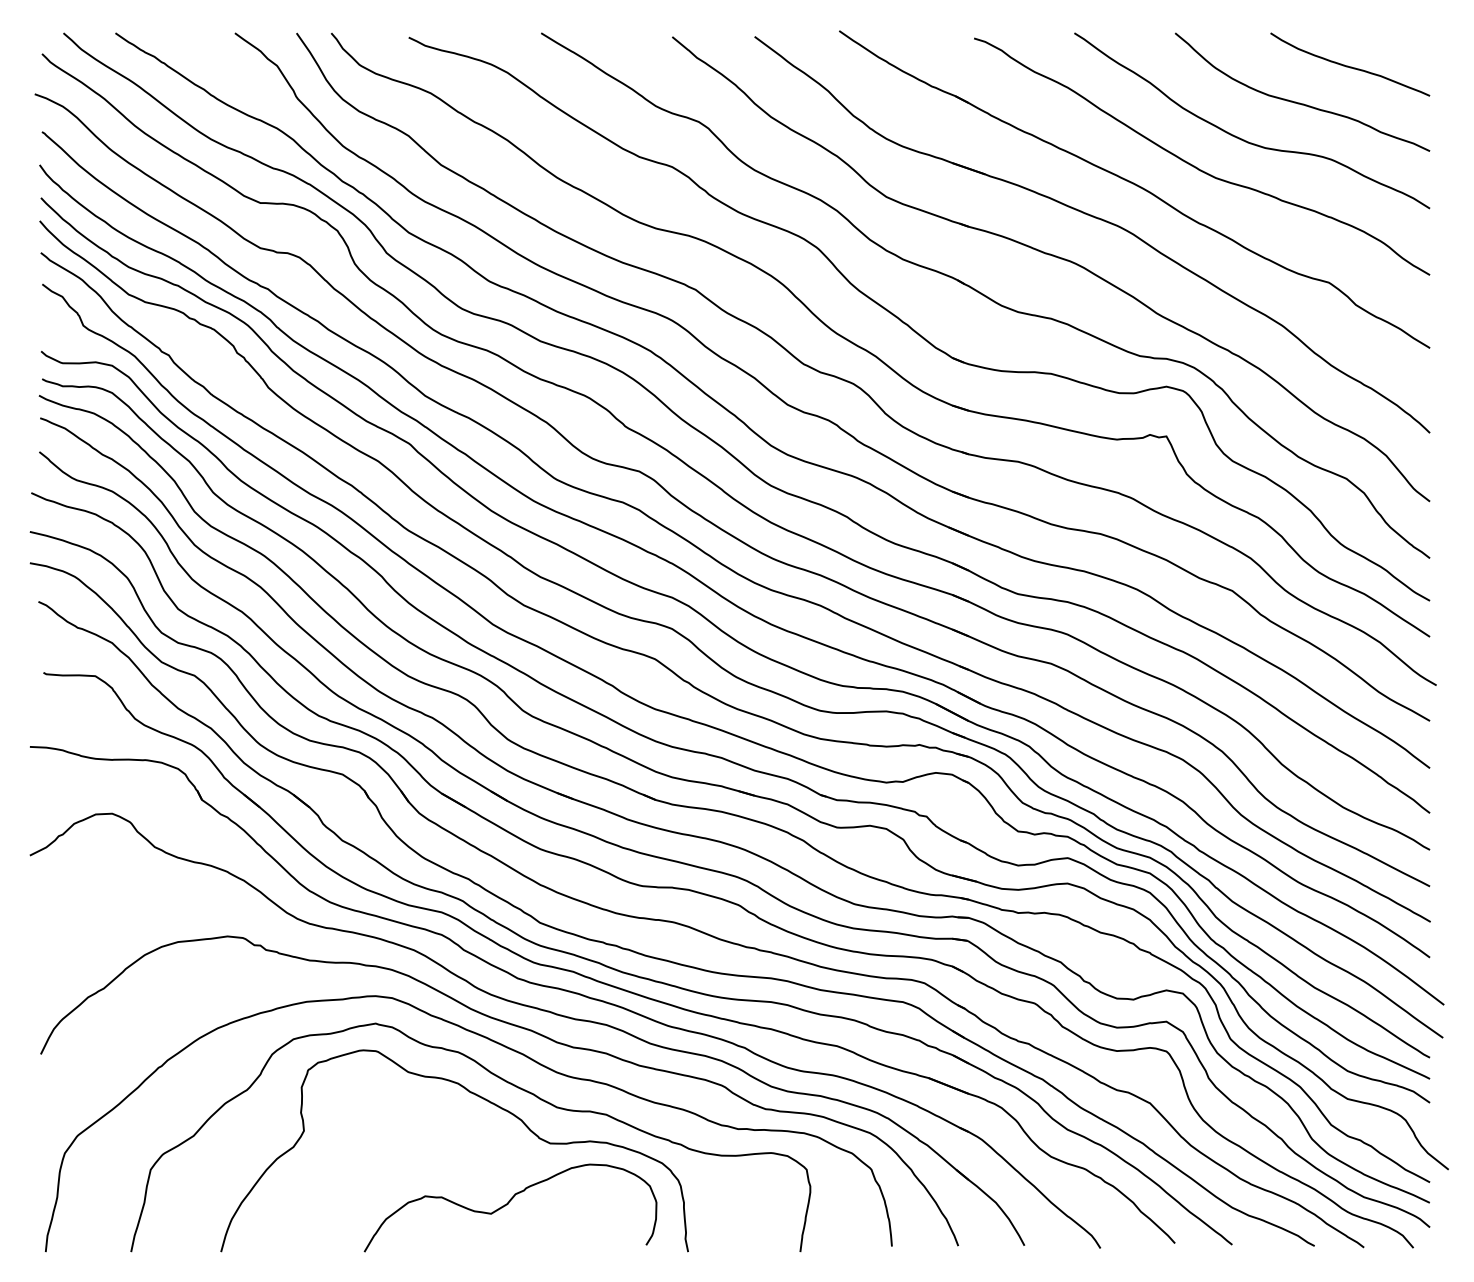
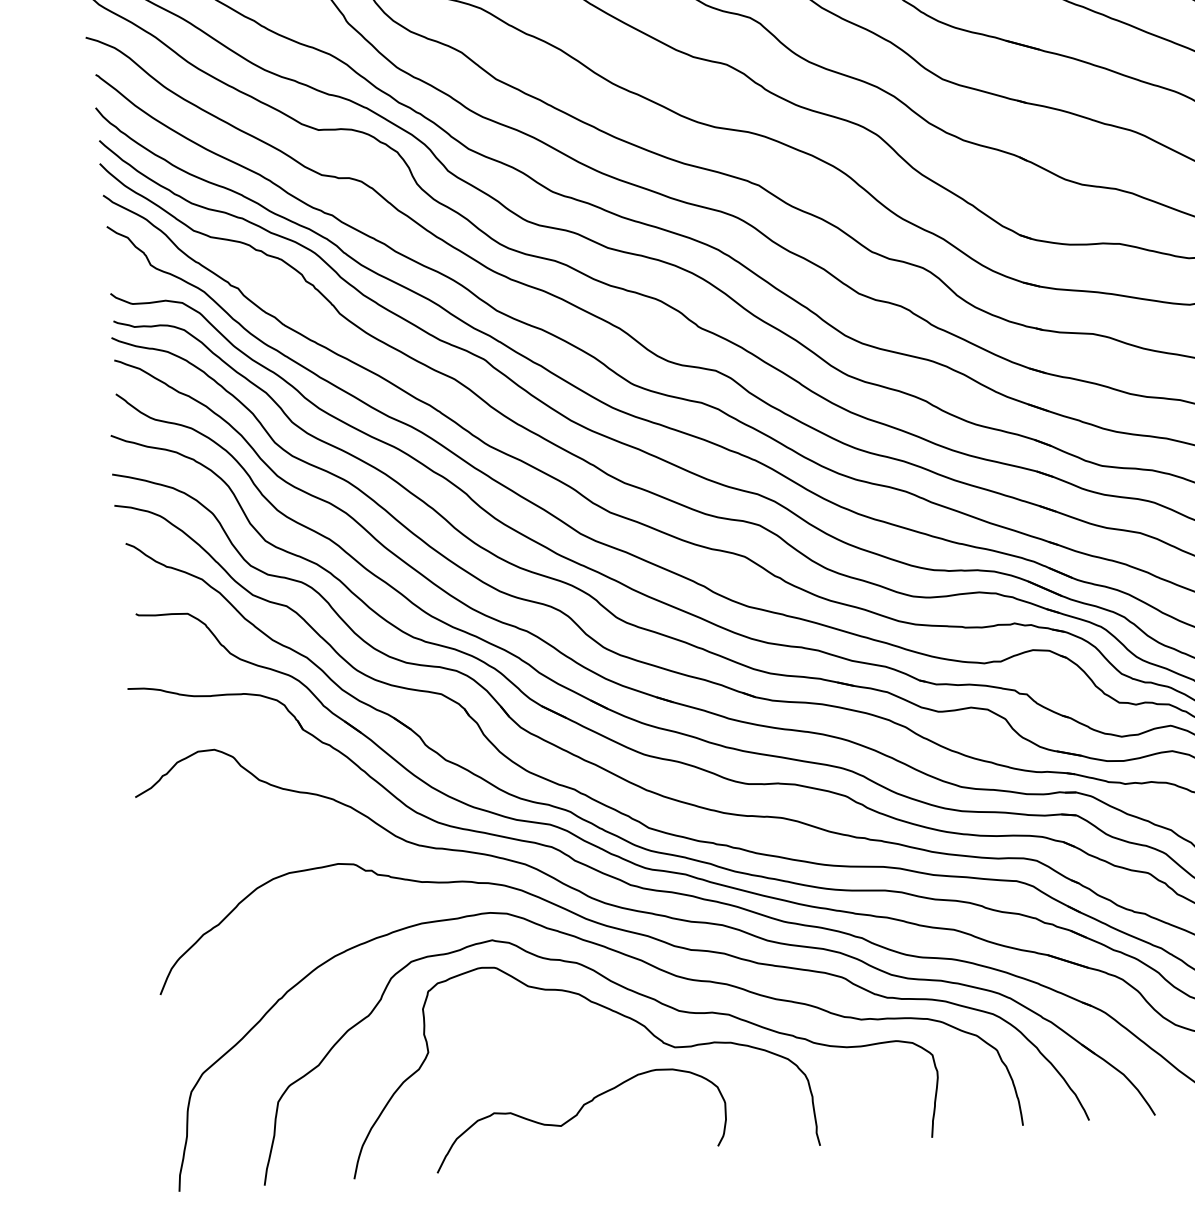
curve: (508, 1204) -> (577, 1115), moved

